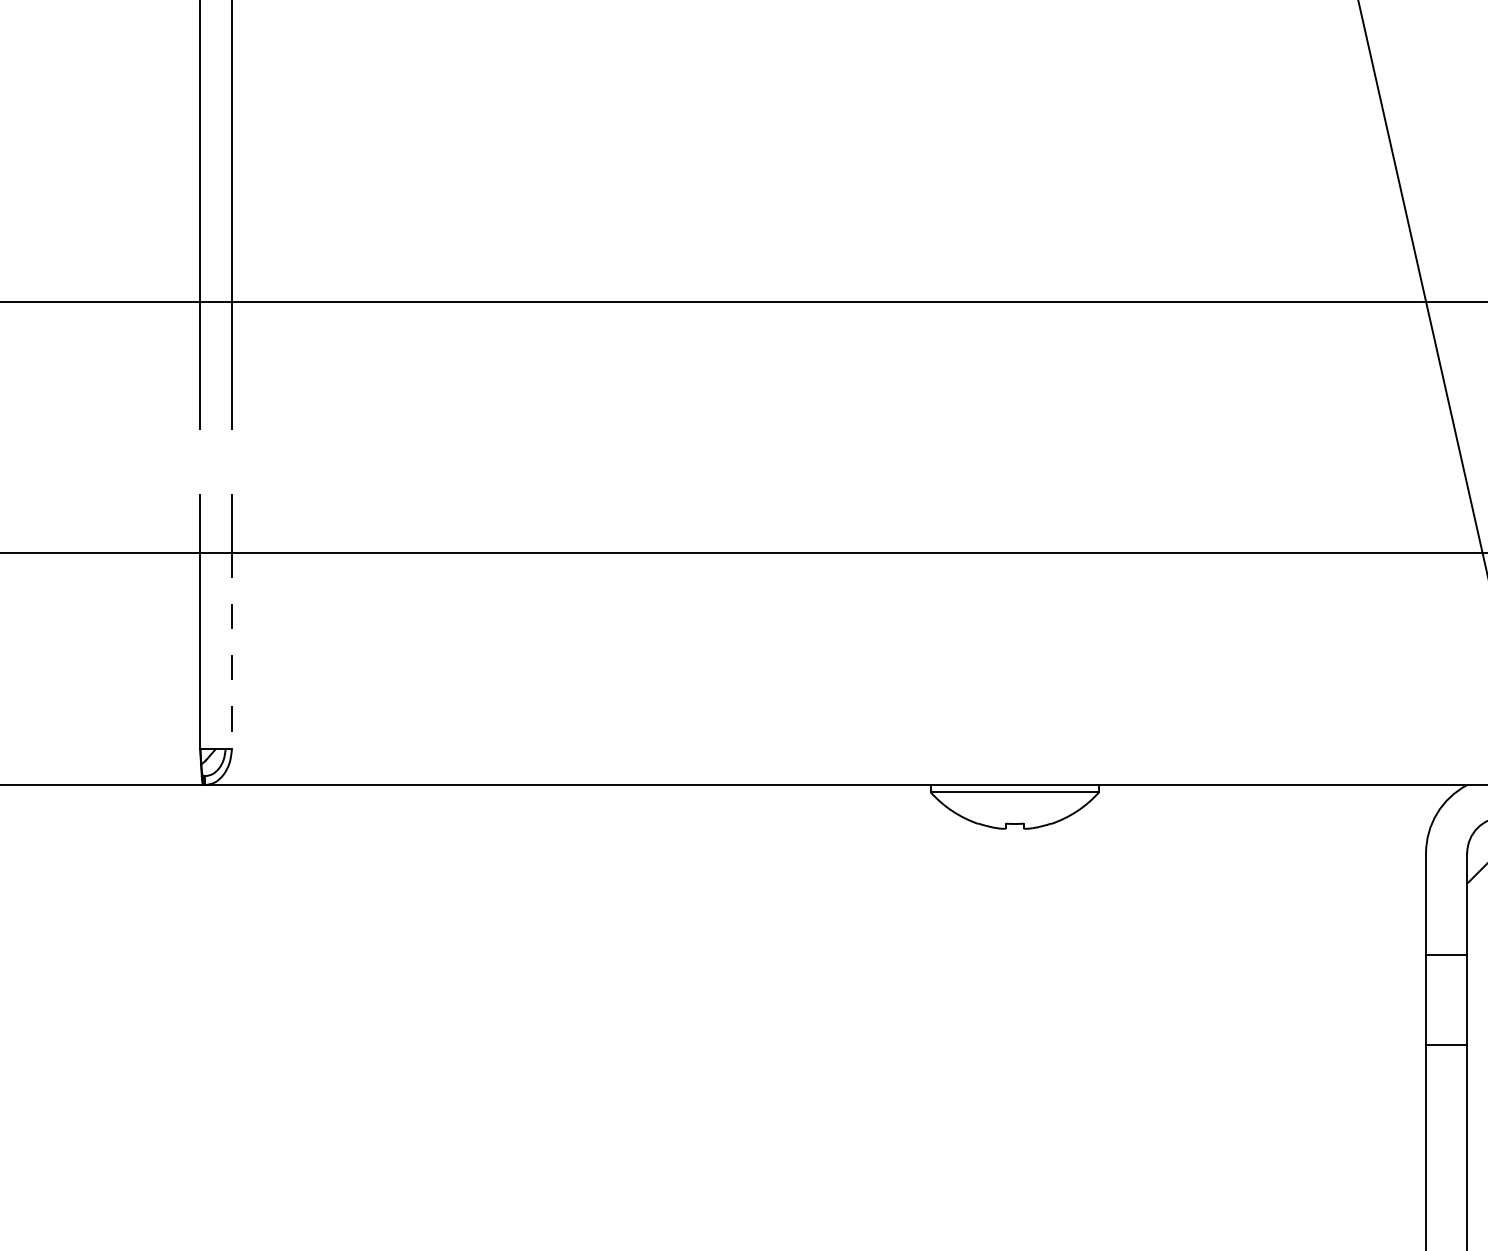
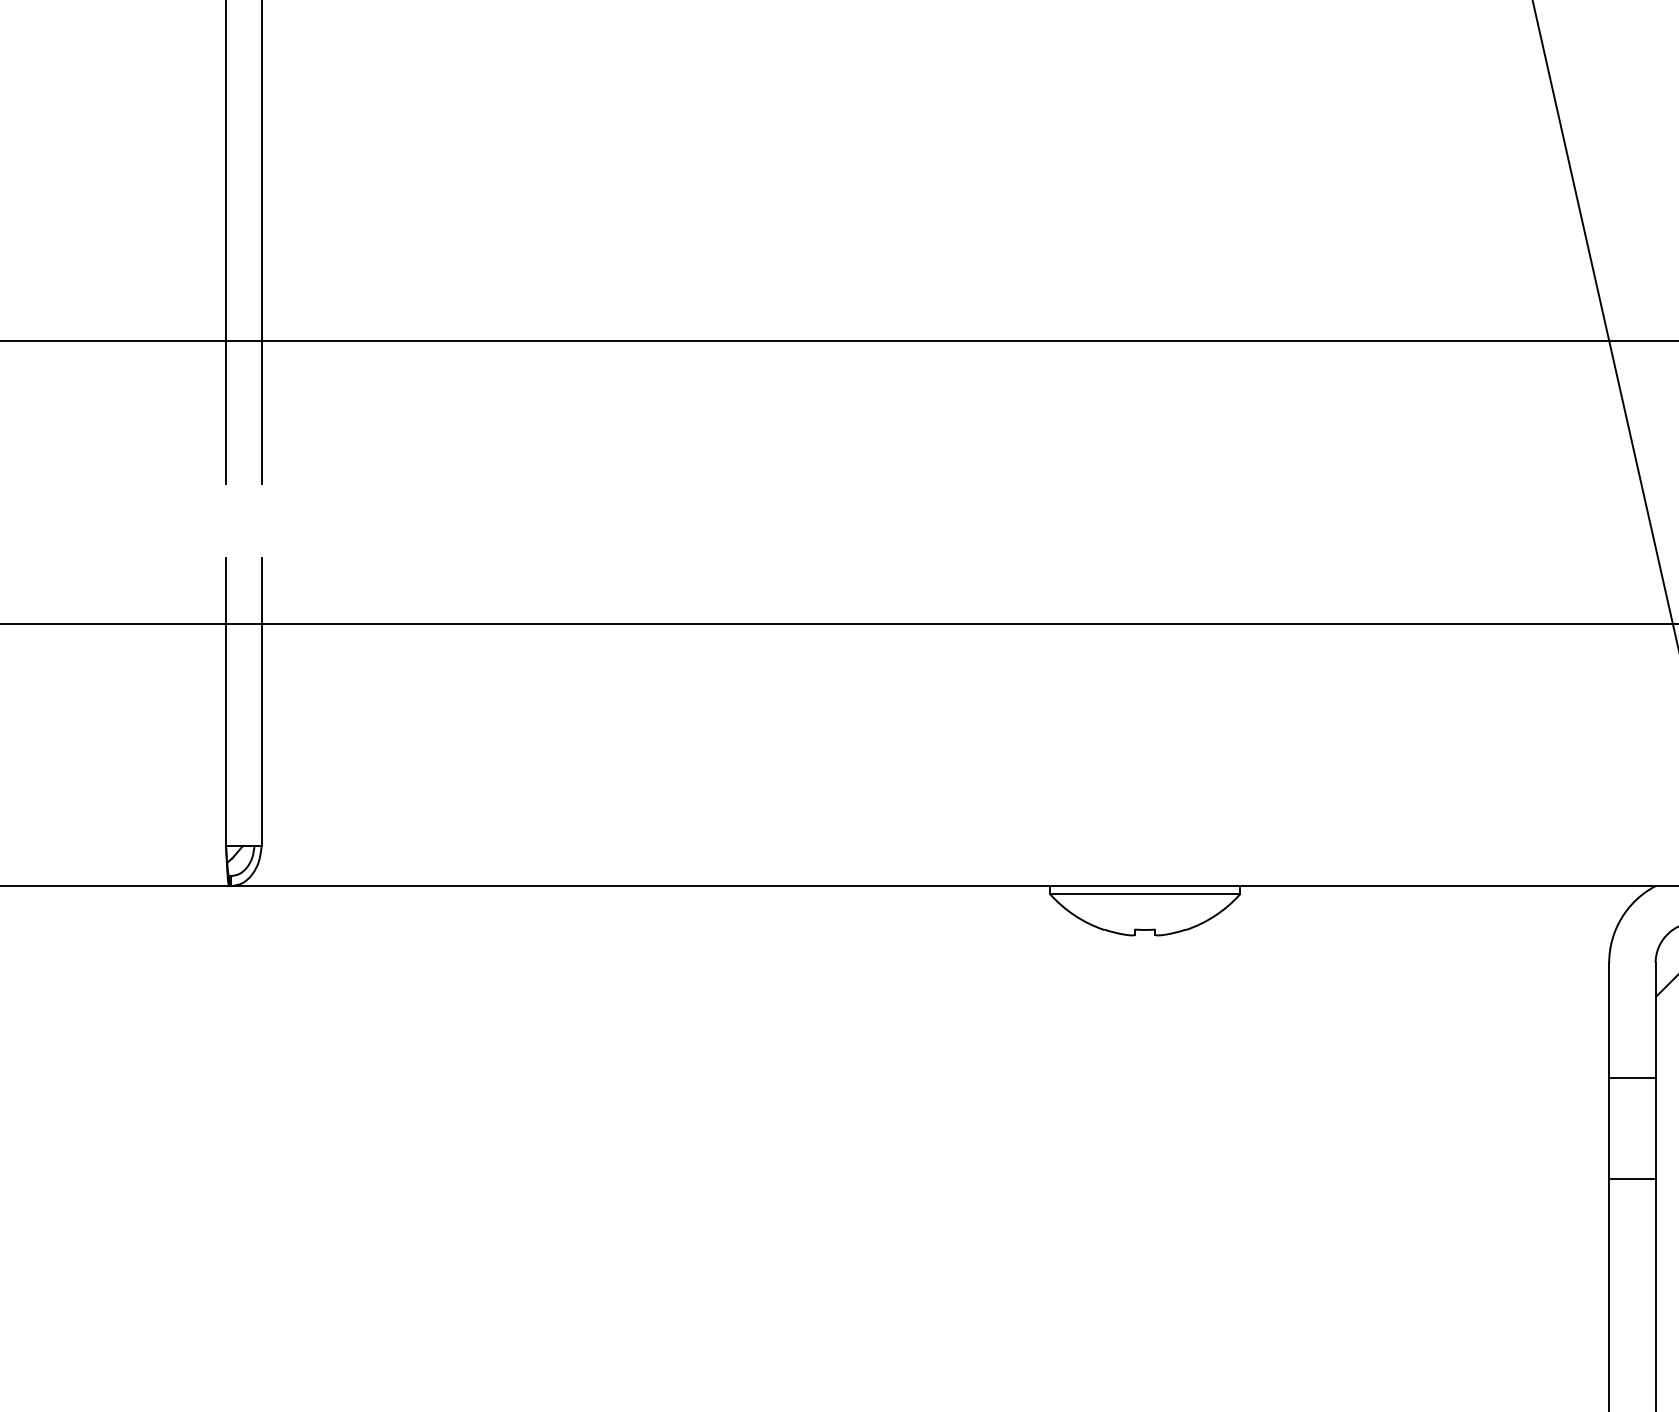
line: (231, 651) -> (261, 735), dashed -> solid

